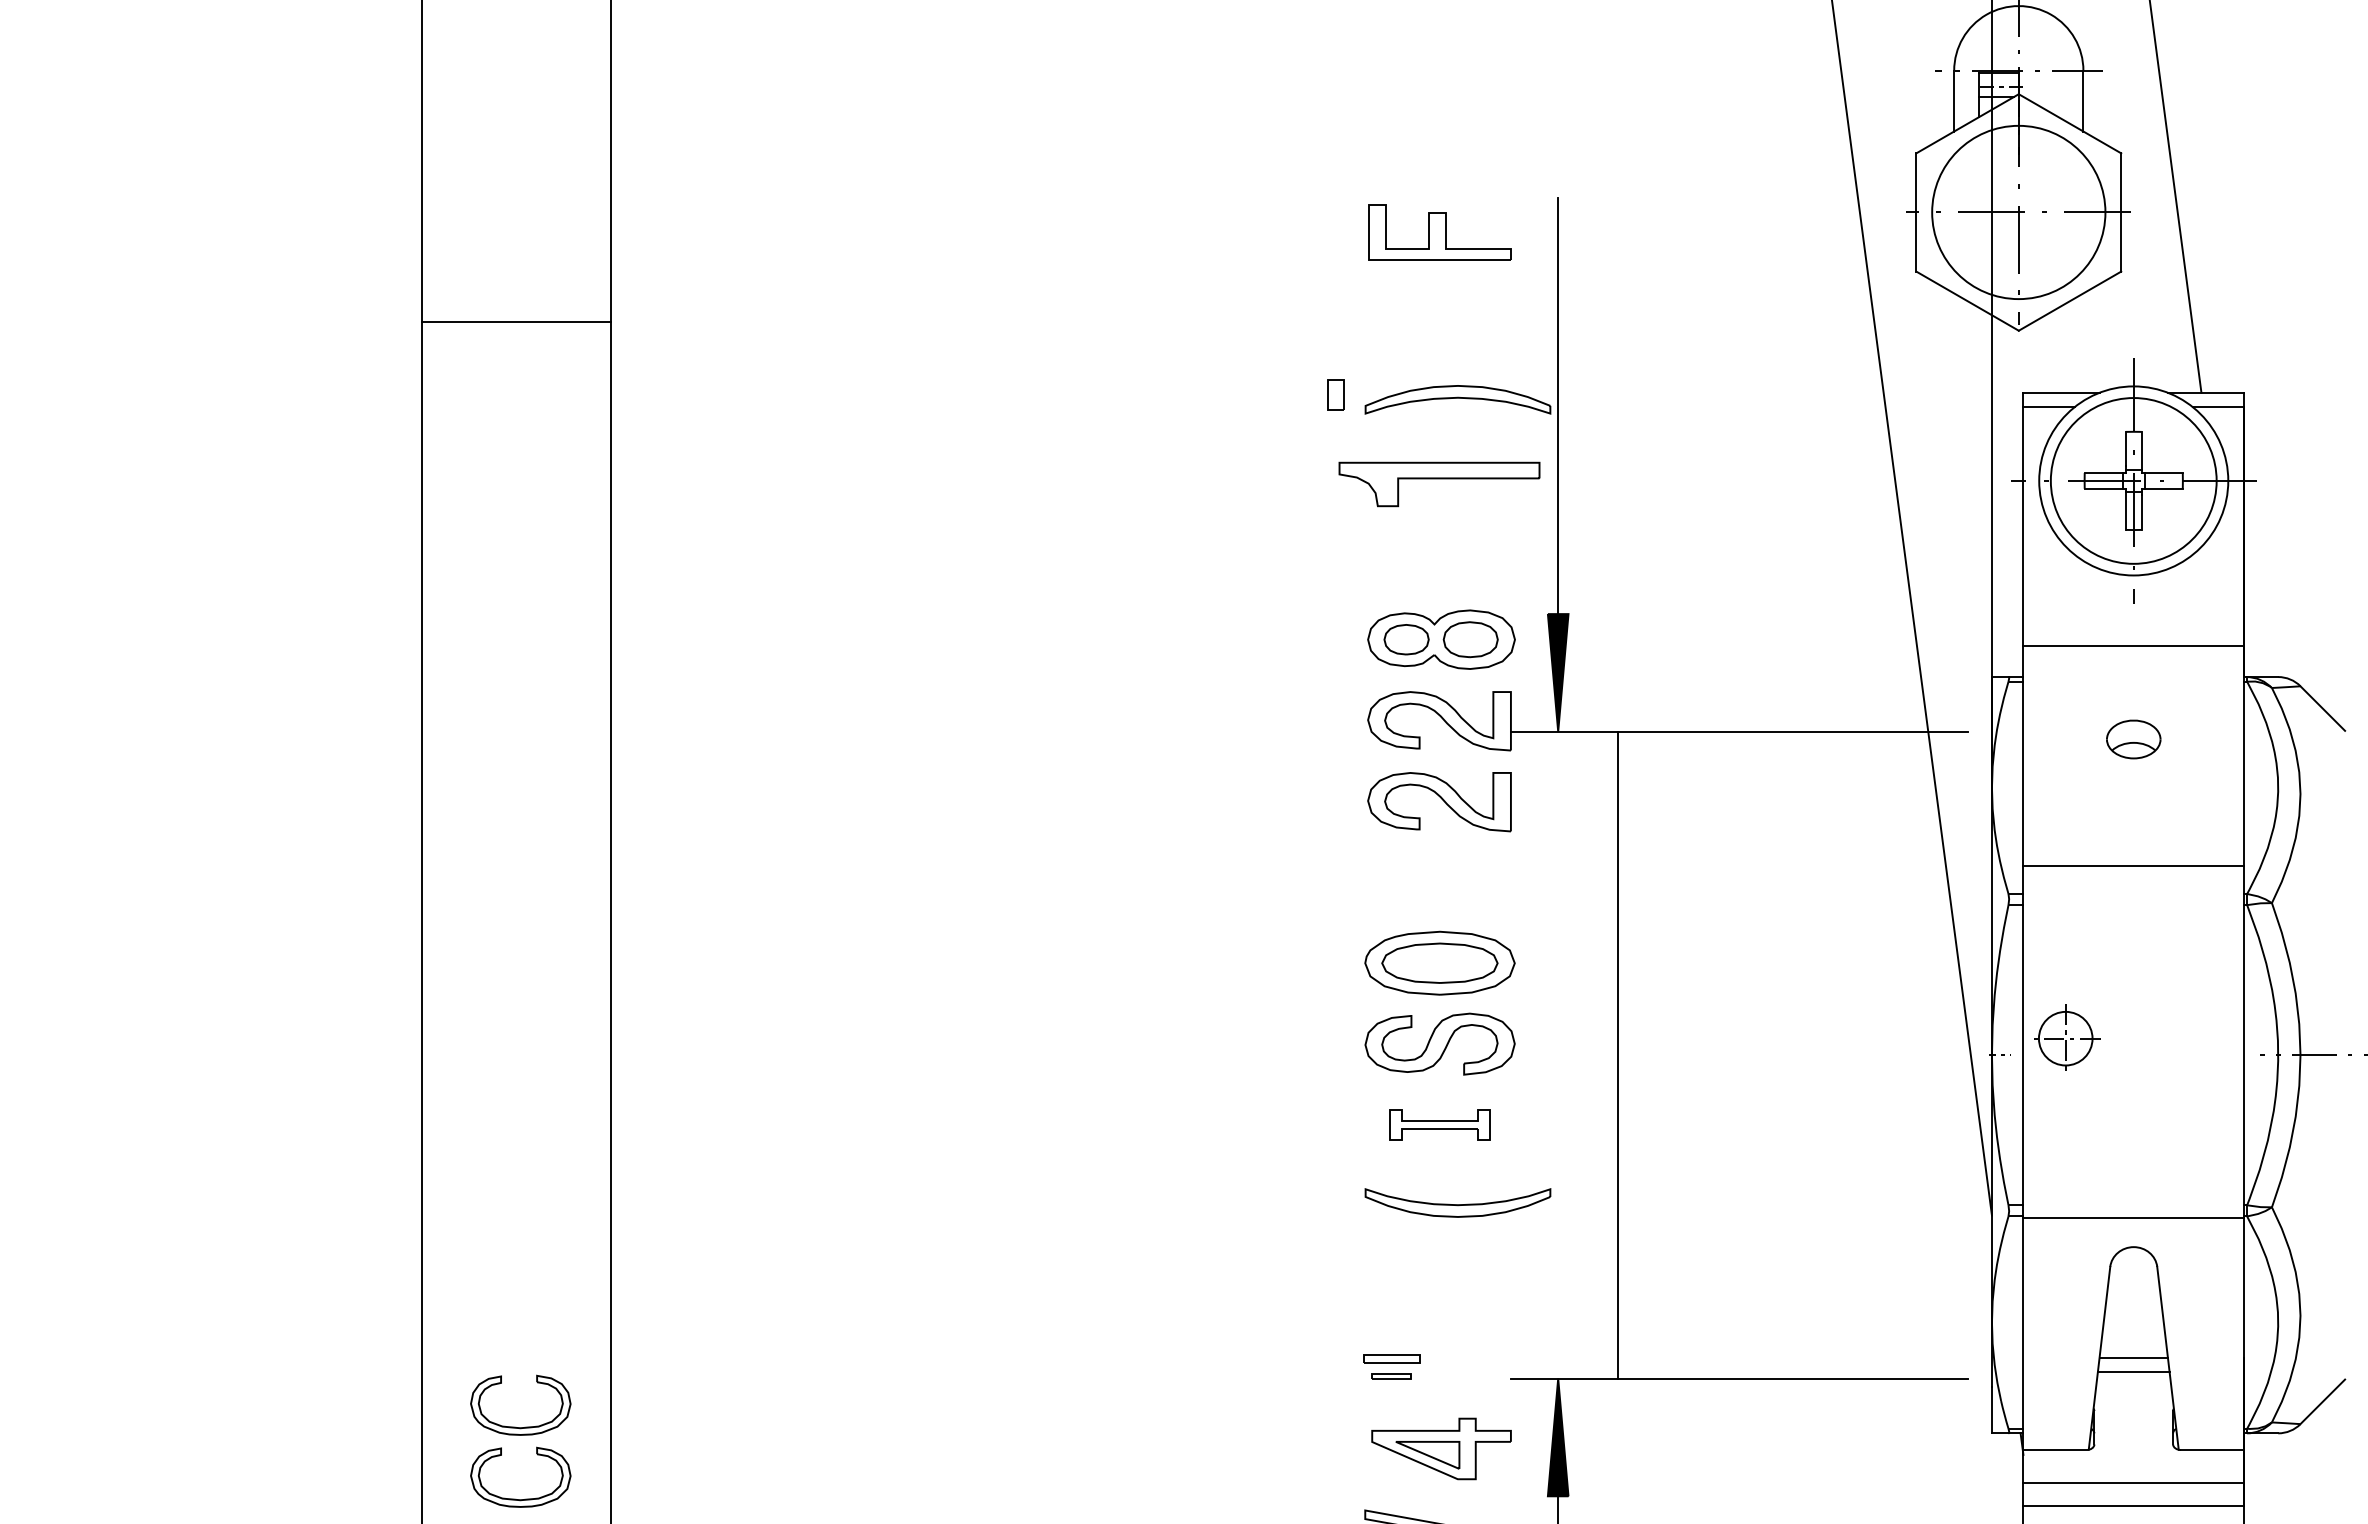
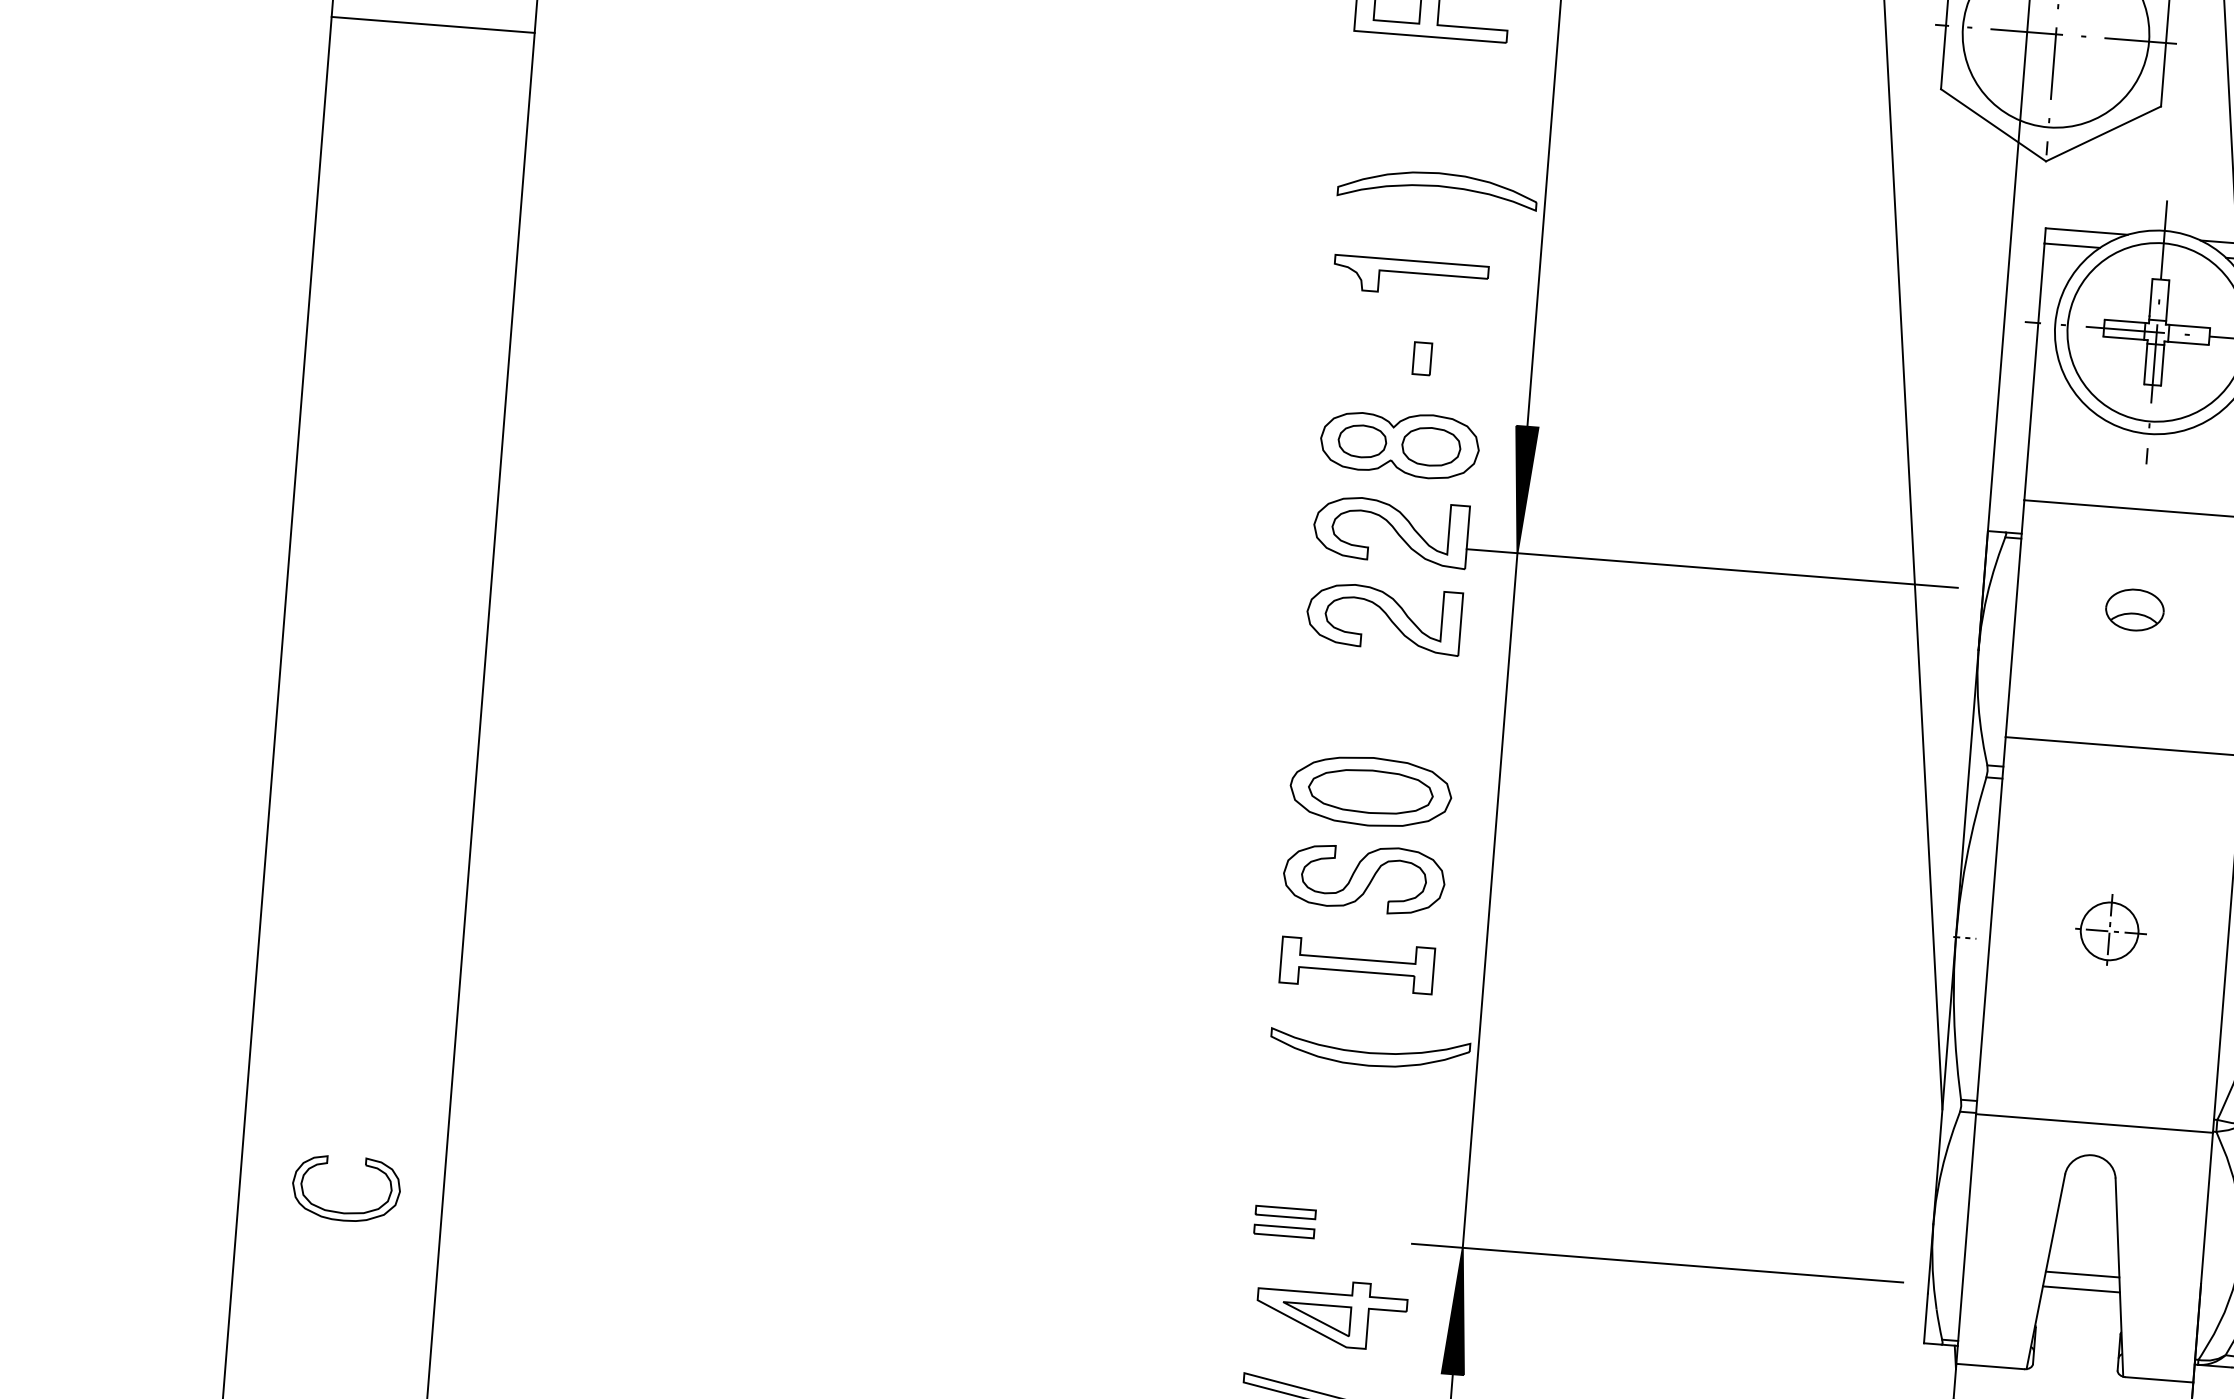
part: (1335, 394) -> (1421, 358), moved
part: (1439, 484) -> (1410, 277), size x0.71
part: (2067, 1037) -> (2111, 930), moved
line: (1618, 1054) -> (1490, 899), moved
part: (1439, 1124) -> (1356, 964), size x1.43
part: (1391, 1376) -> (1283, 1231), size x1.43
part: (515, 1498) -> (332, 1288), removed

